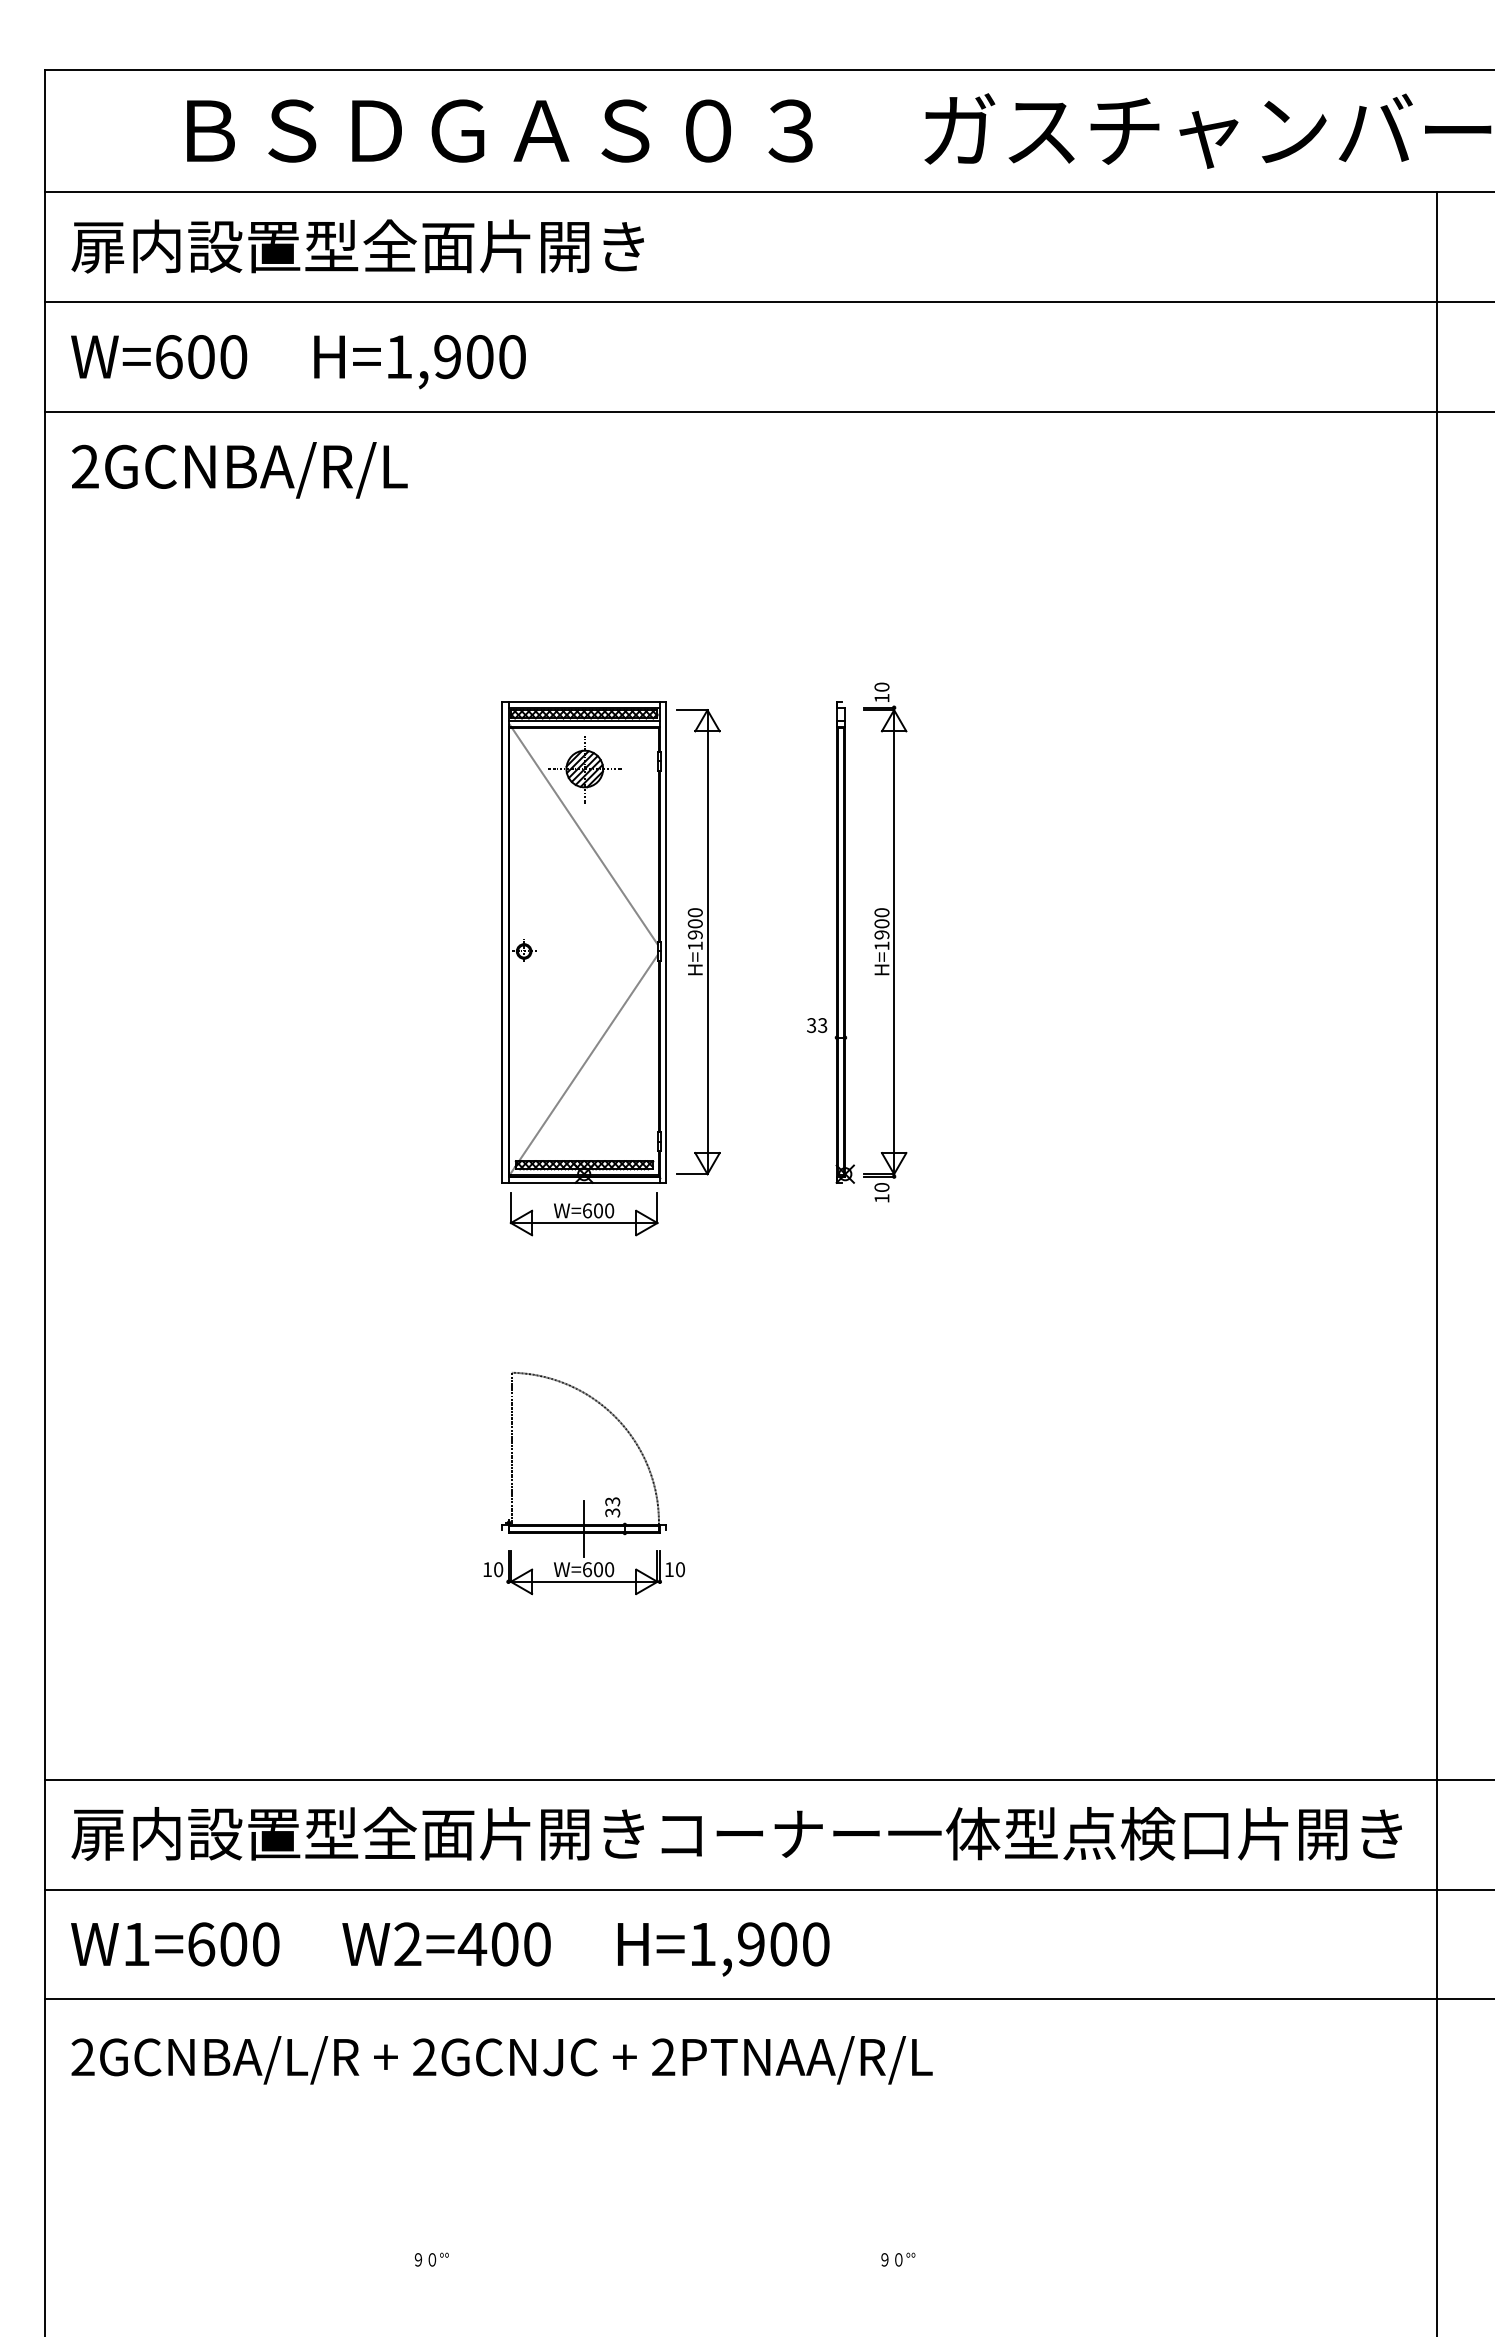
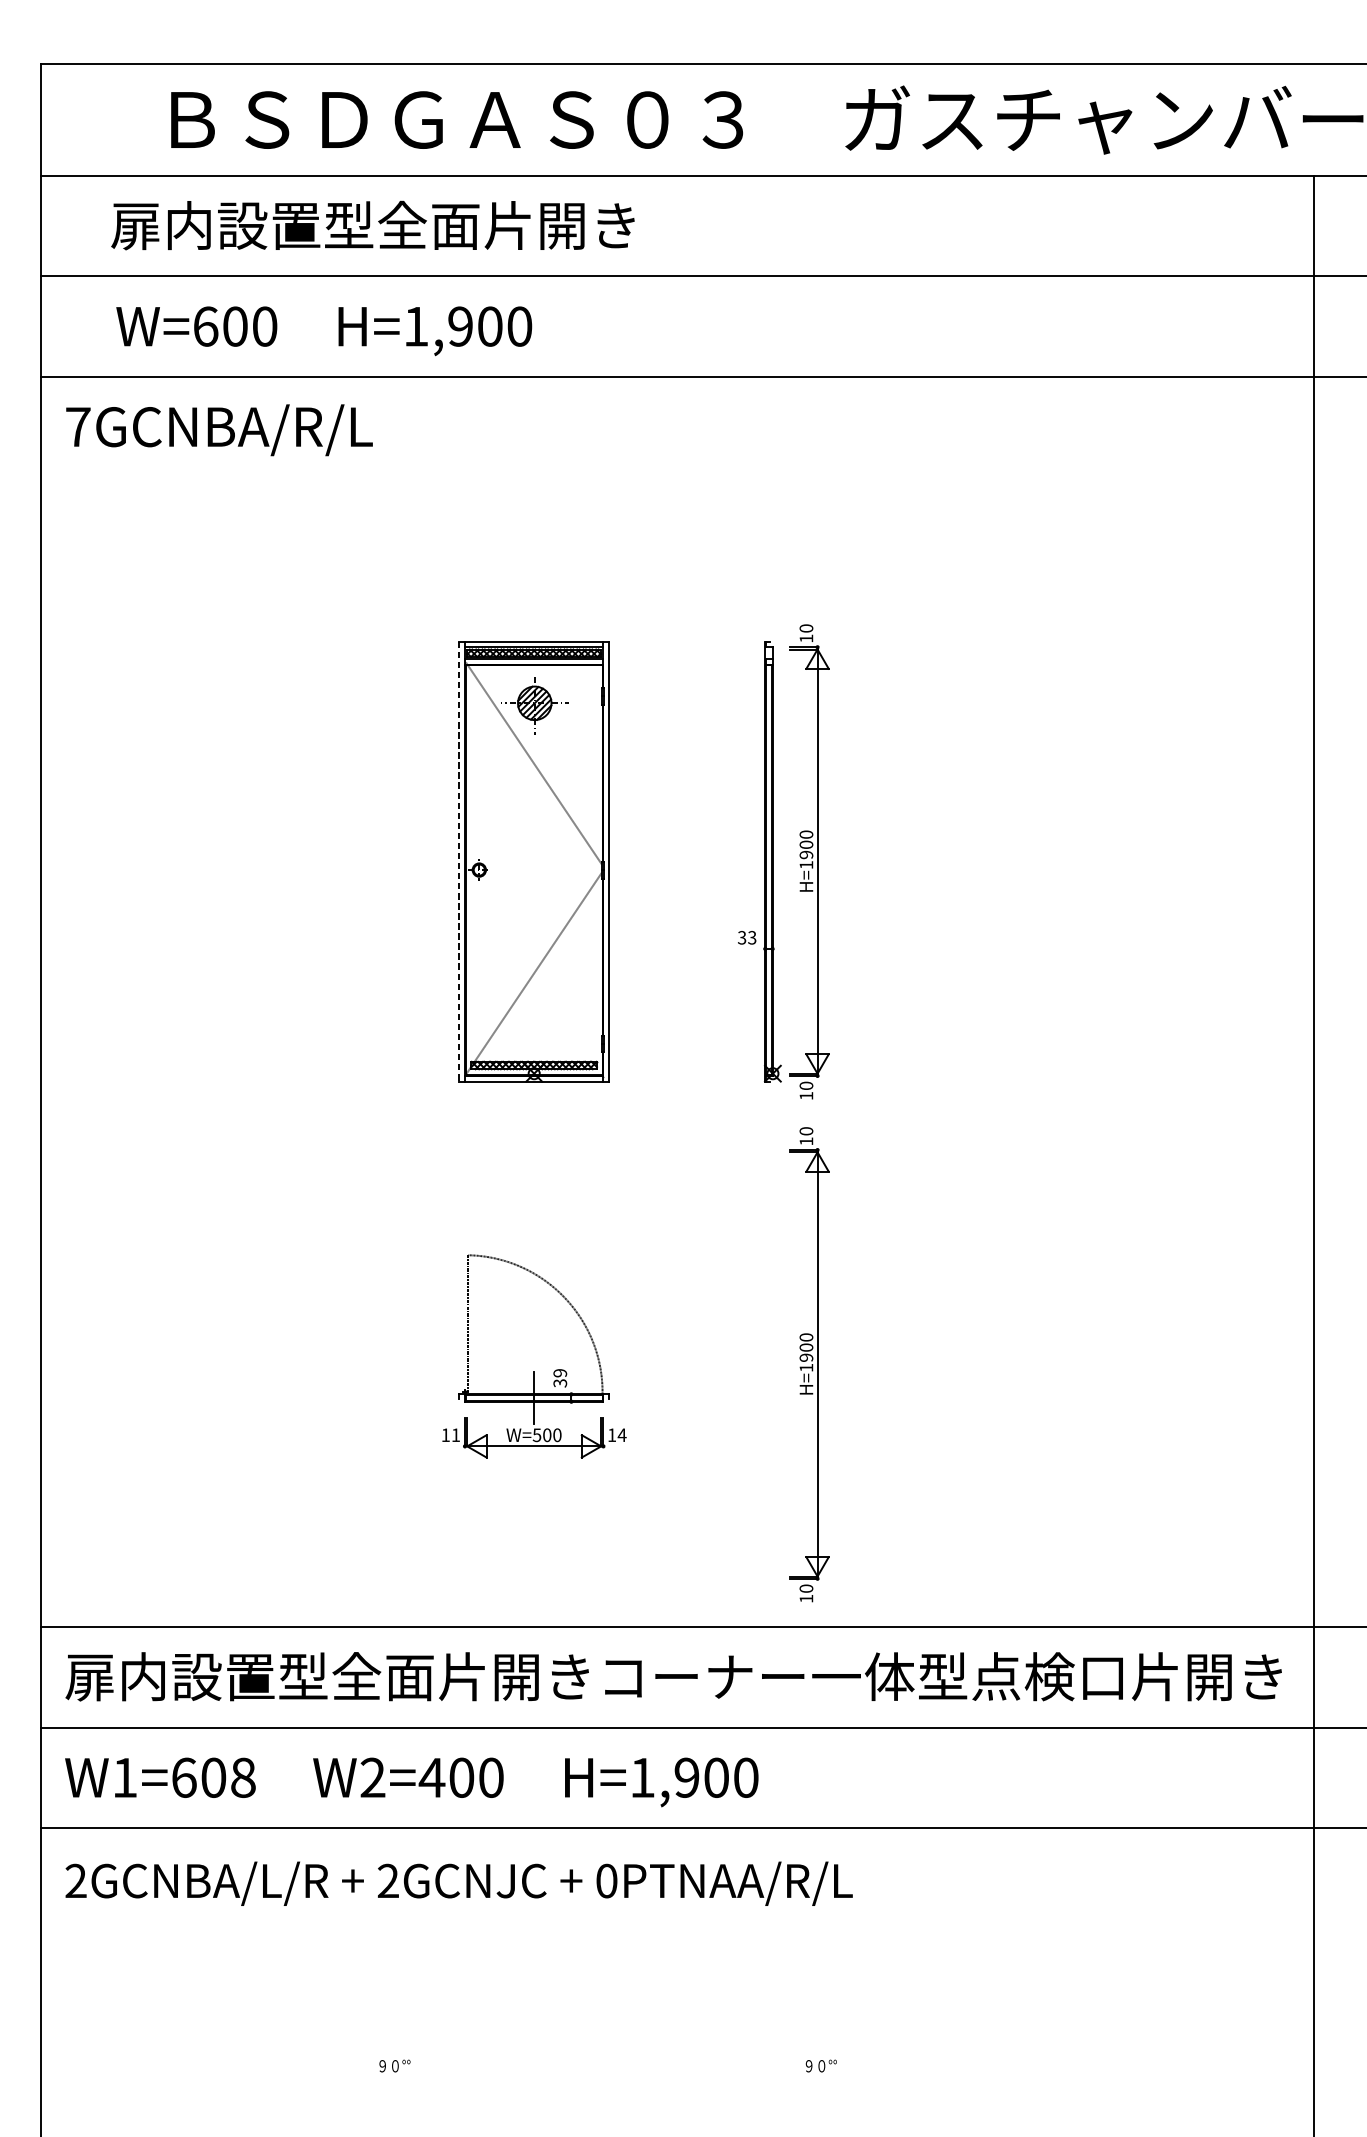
text: (357, 246) -> (372, 225), moved
text: (298, 362) -> (324, 331), moved
text: (85, 466) -> (78, 426), 2GCNBA/R/L -> 7GCNBA/R/L
line: (502, 942) -> (459, 861), solid -> dashed
part: (698, 942) -> (638, 861), removed
part: (583, 1214) -> (533, 1110), removed
part: (885, 1492) -> (809, 1364), added
text: (612, 1501) -> (560, 1372), 33 -> 39
text: (498, 1569) -> (455, 1435), 10 -> 11
text: (587, 1569) -> (537, 1435), W=600 -> W=500
text: (680, 1569) -> (622, 1435), 10 -> 14
text: (265, 1944) -> (242, 1777), W1=600 -> W1=608
text: (663, 2057) -> (606, 1881), 2PTNAA/R/L -> 0PTNAA/R/L

